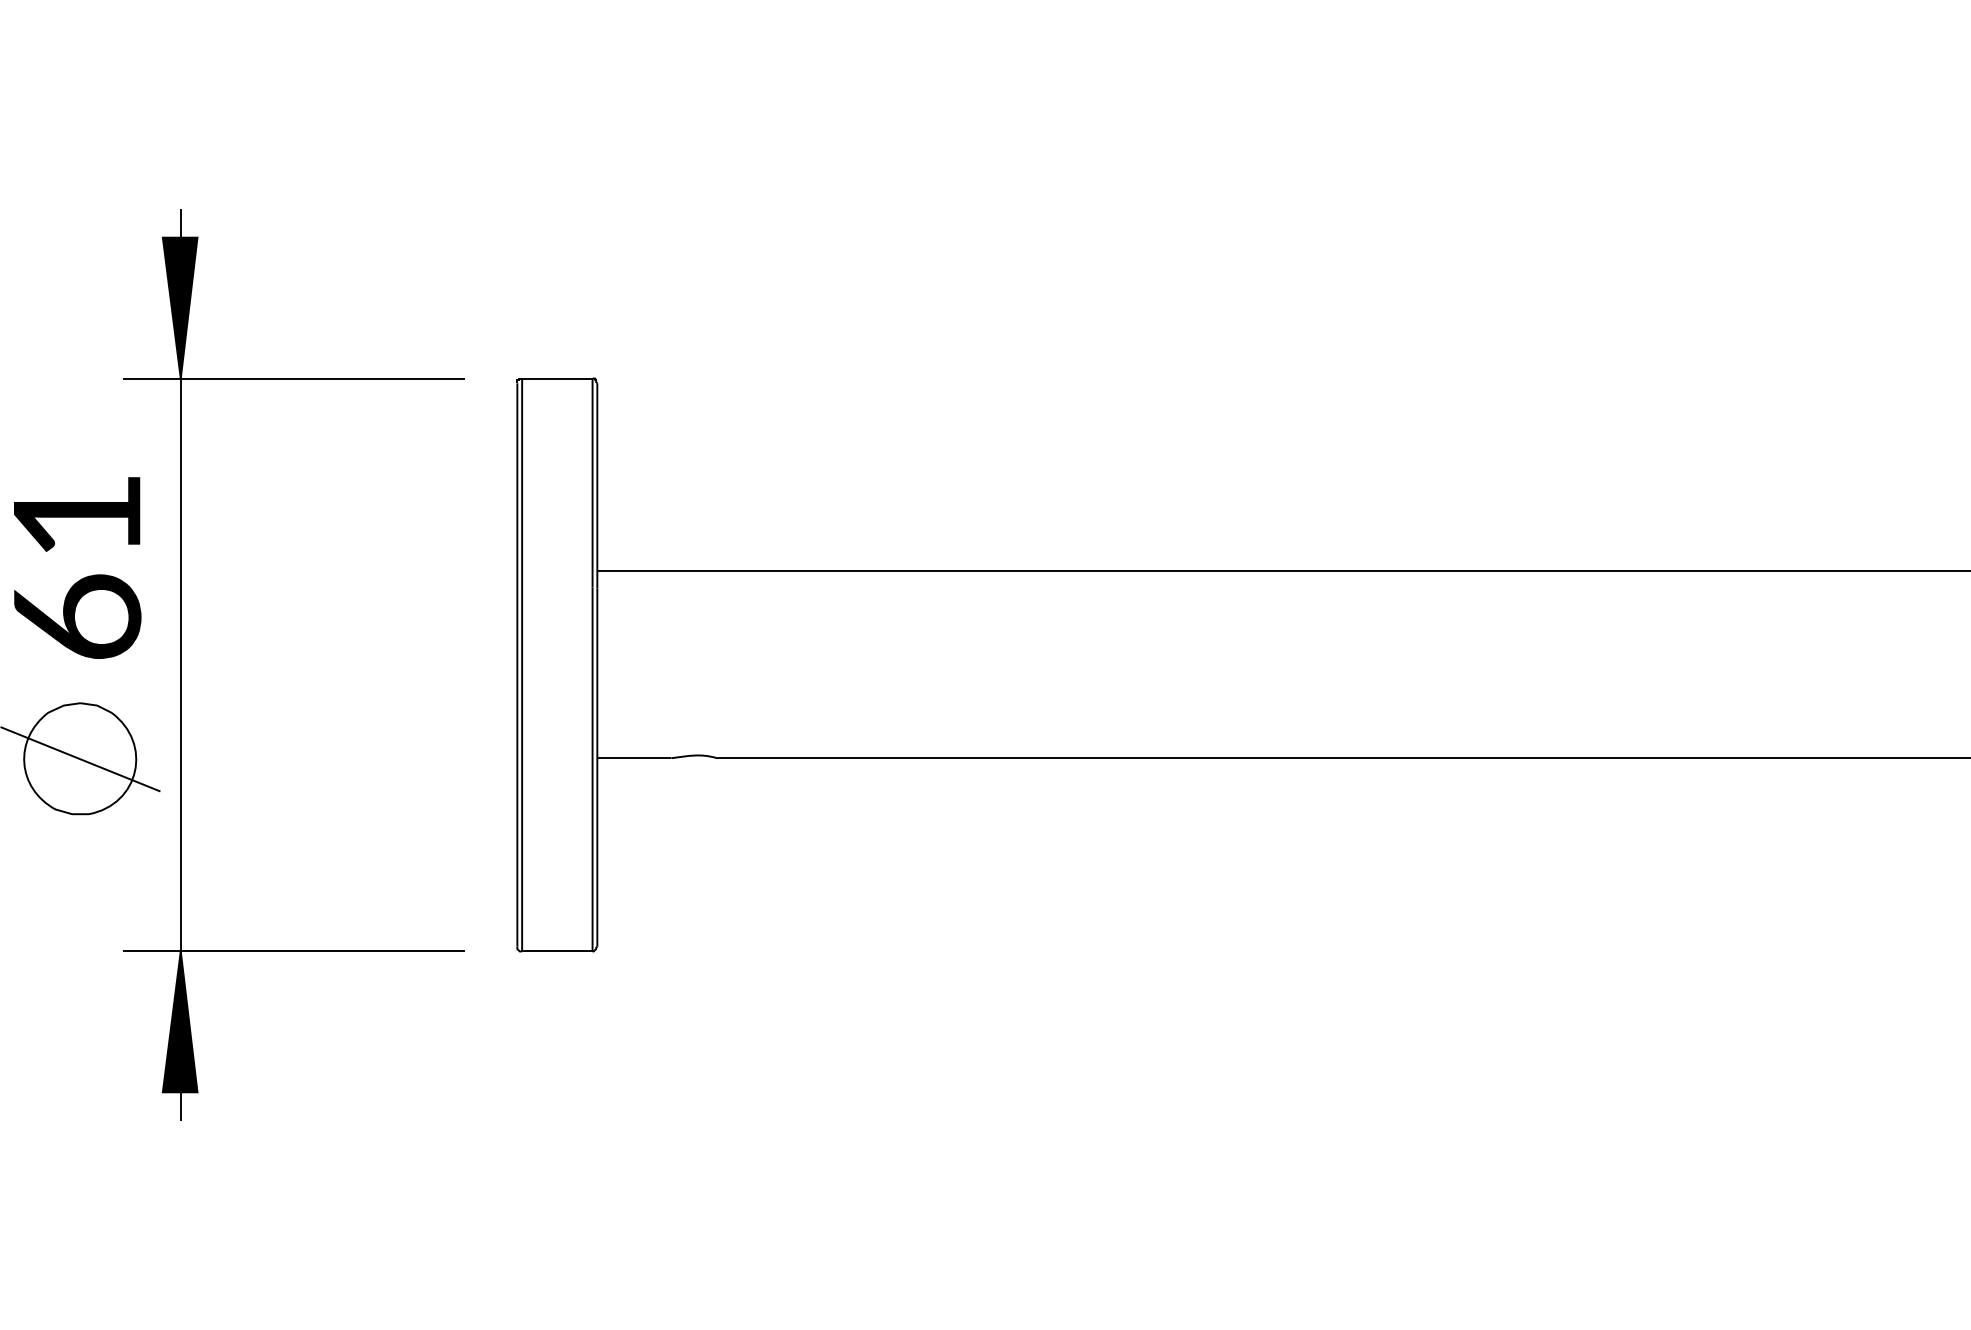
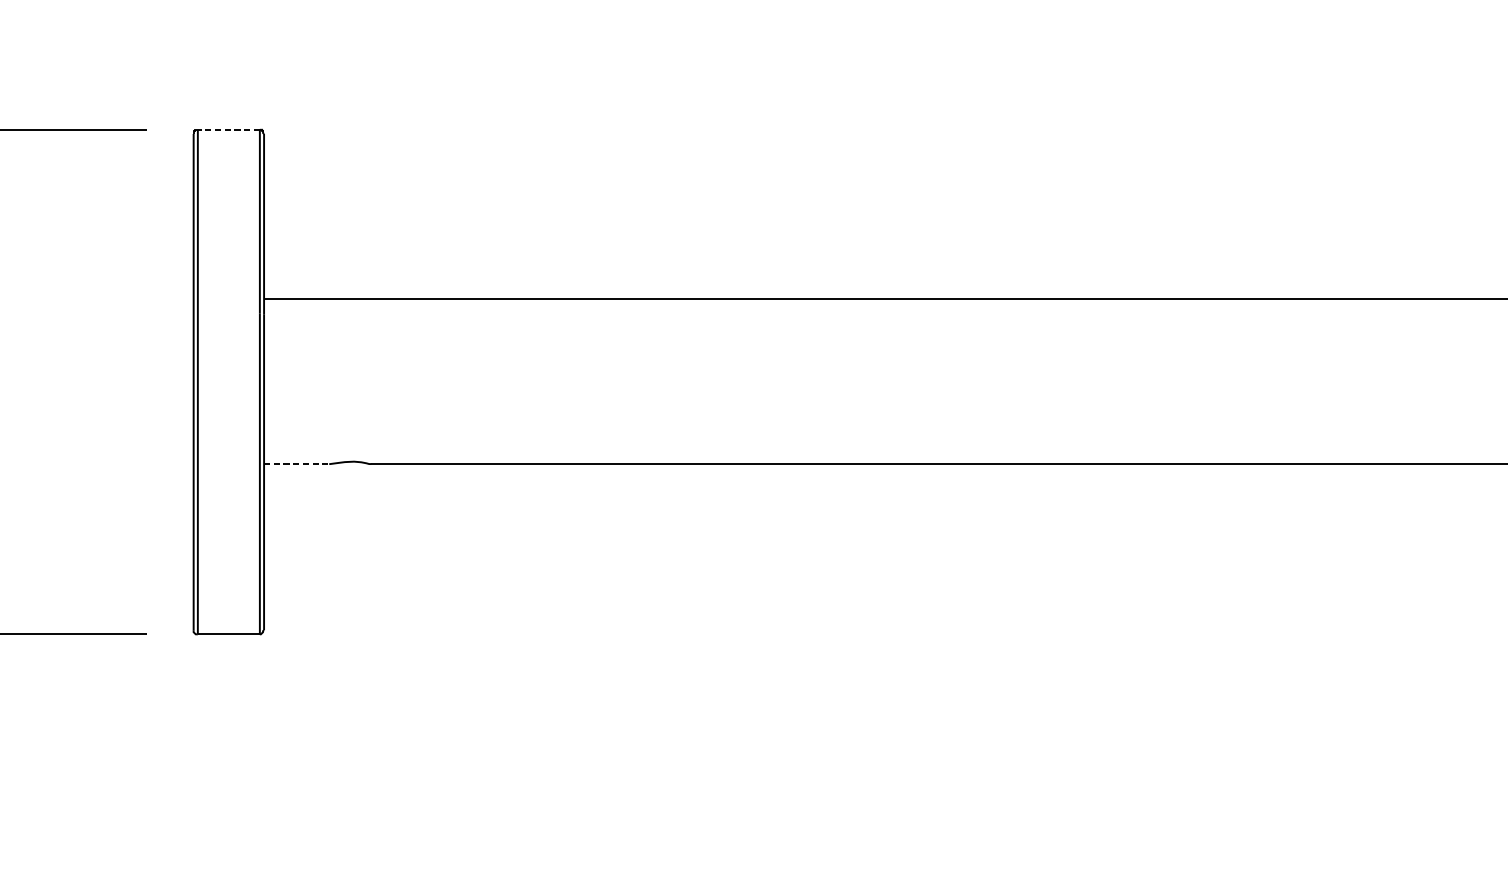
line: (556, 378) -> (228, 129), solid -> dashed
line: (634, 758) -> (296, 464), solid -> dashed

